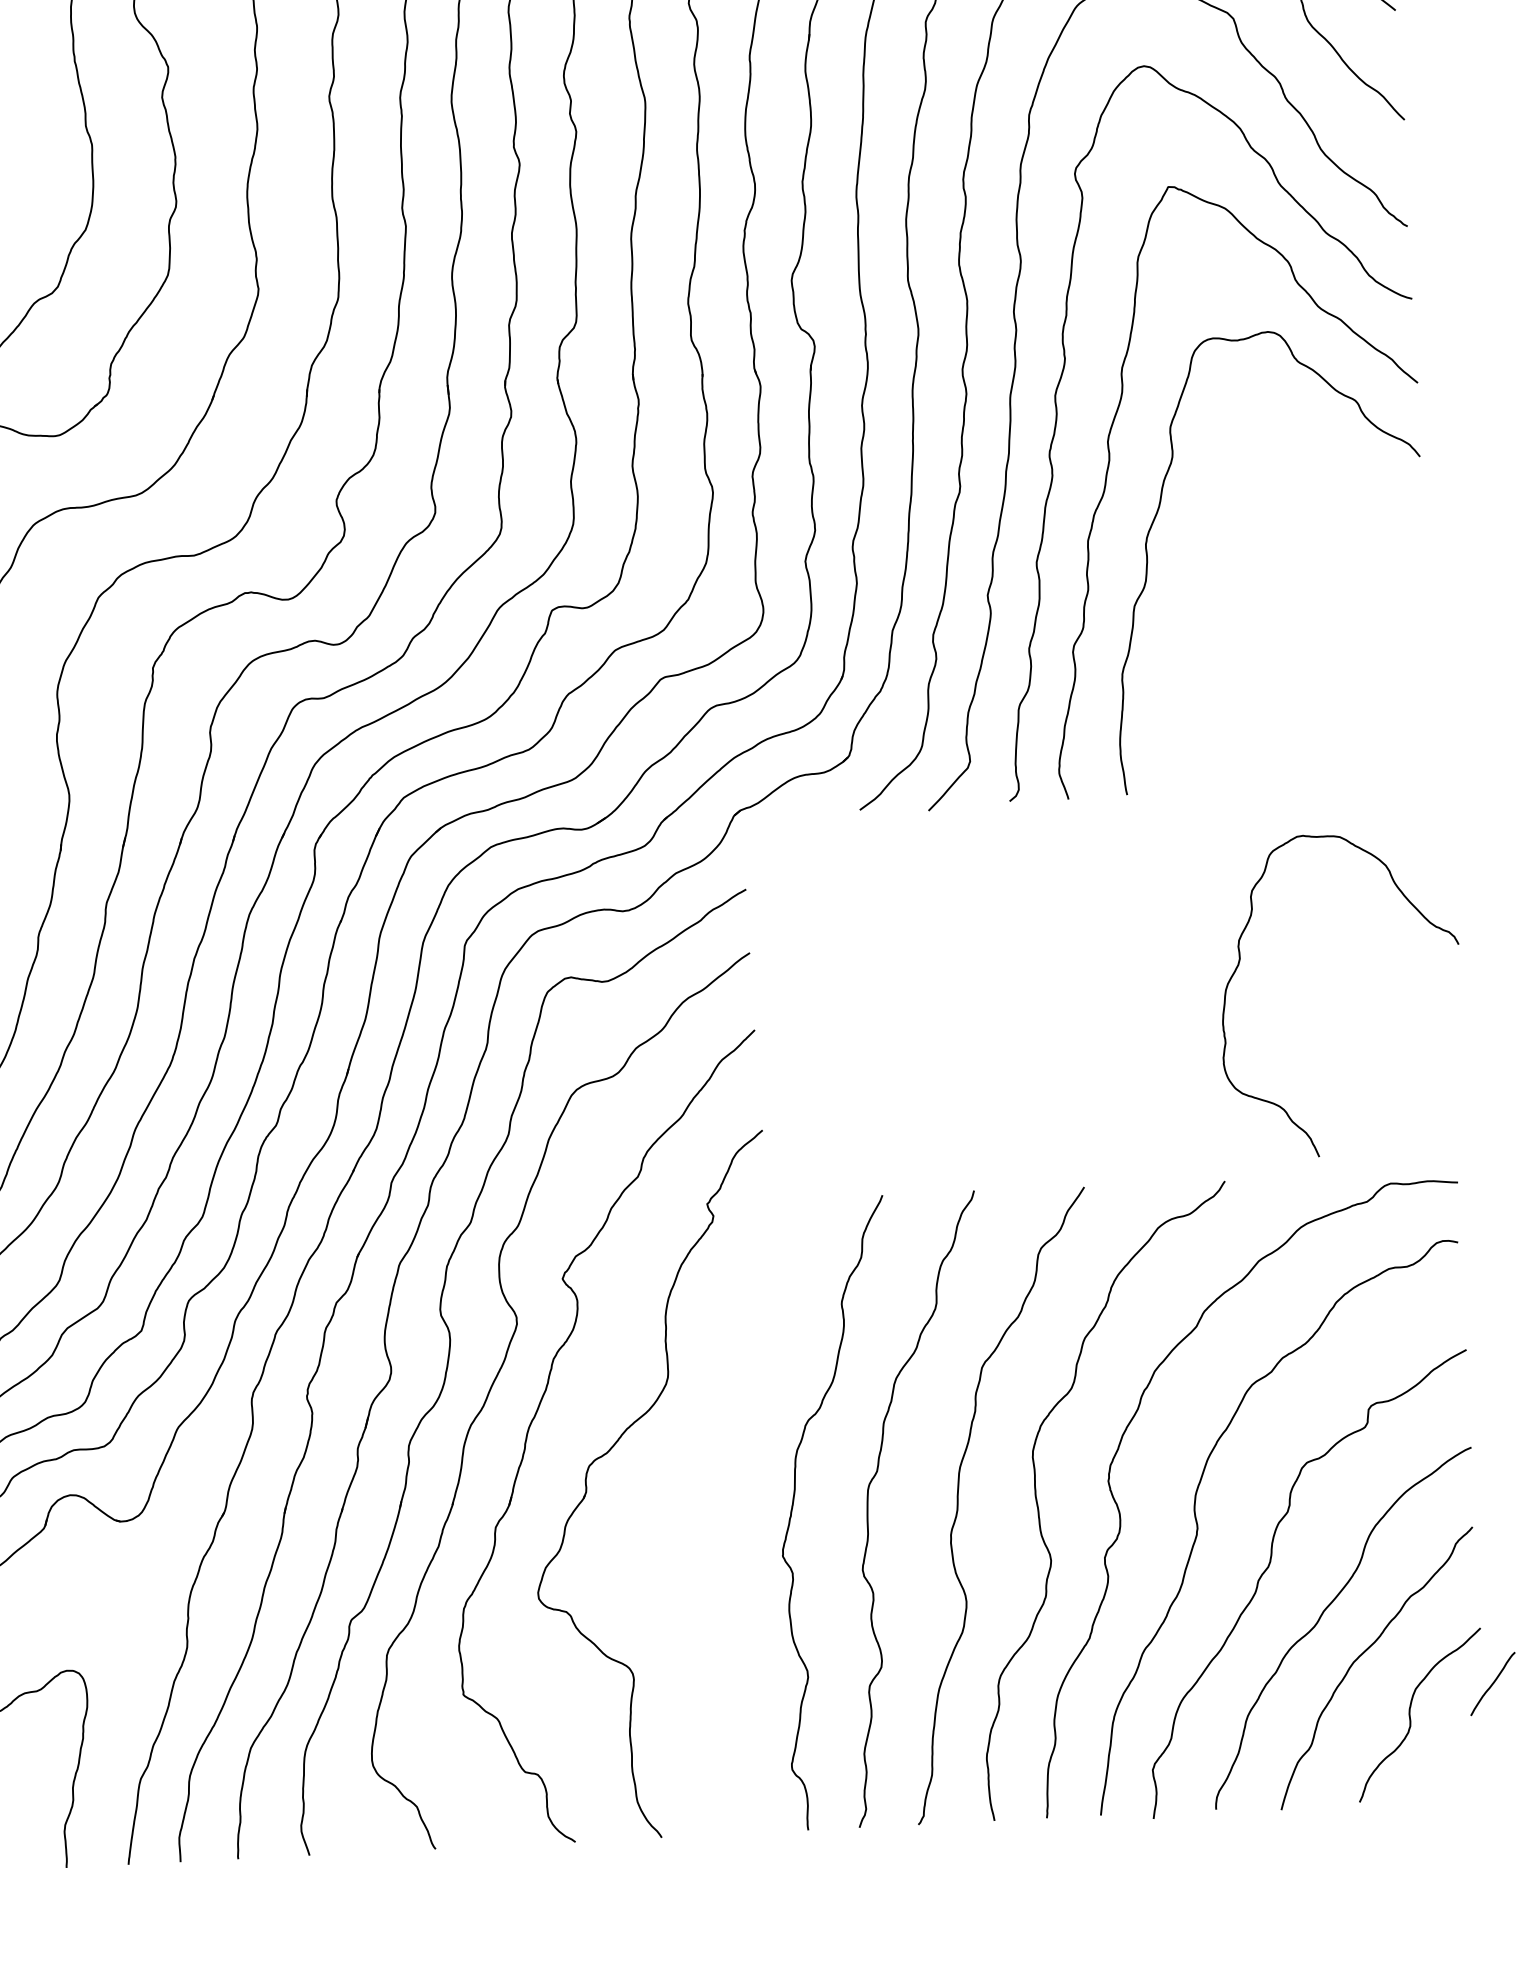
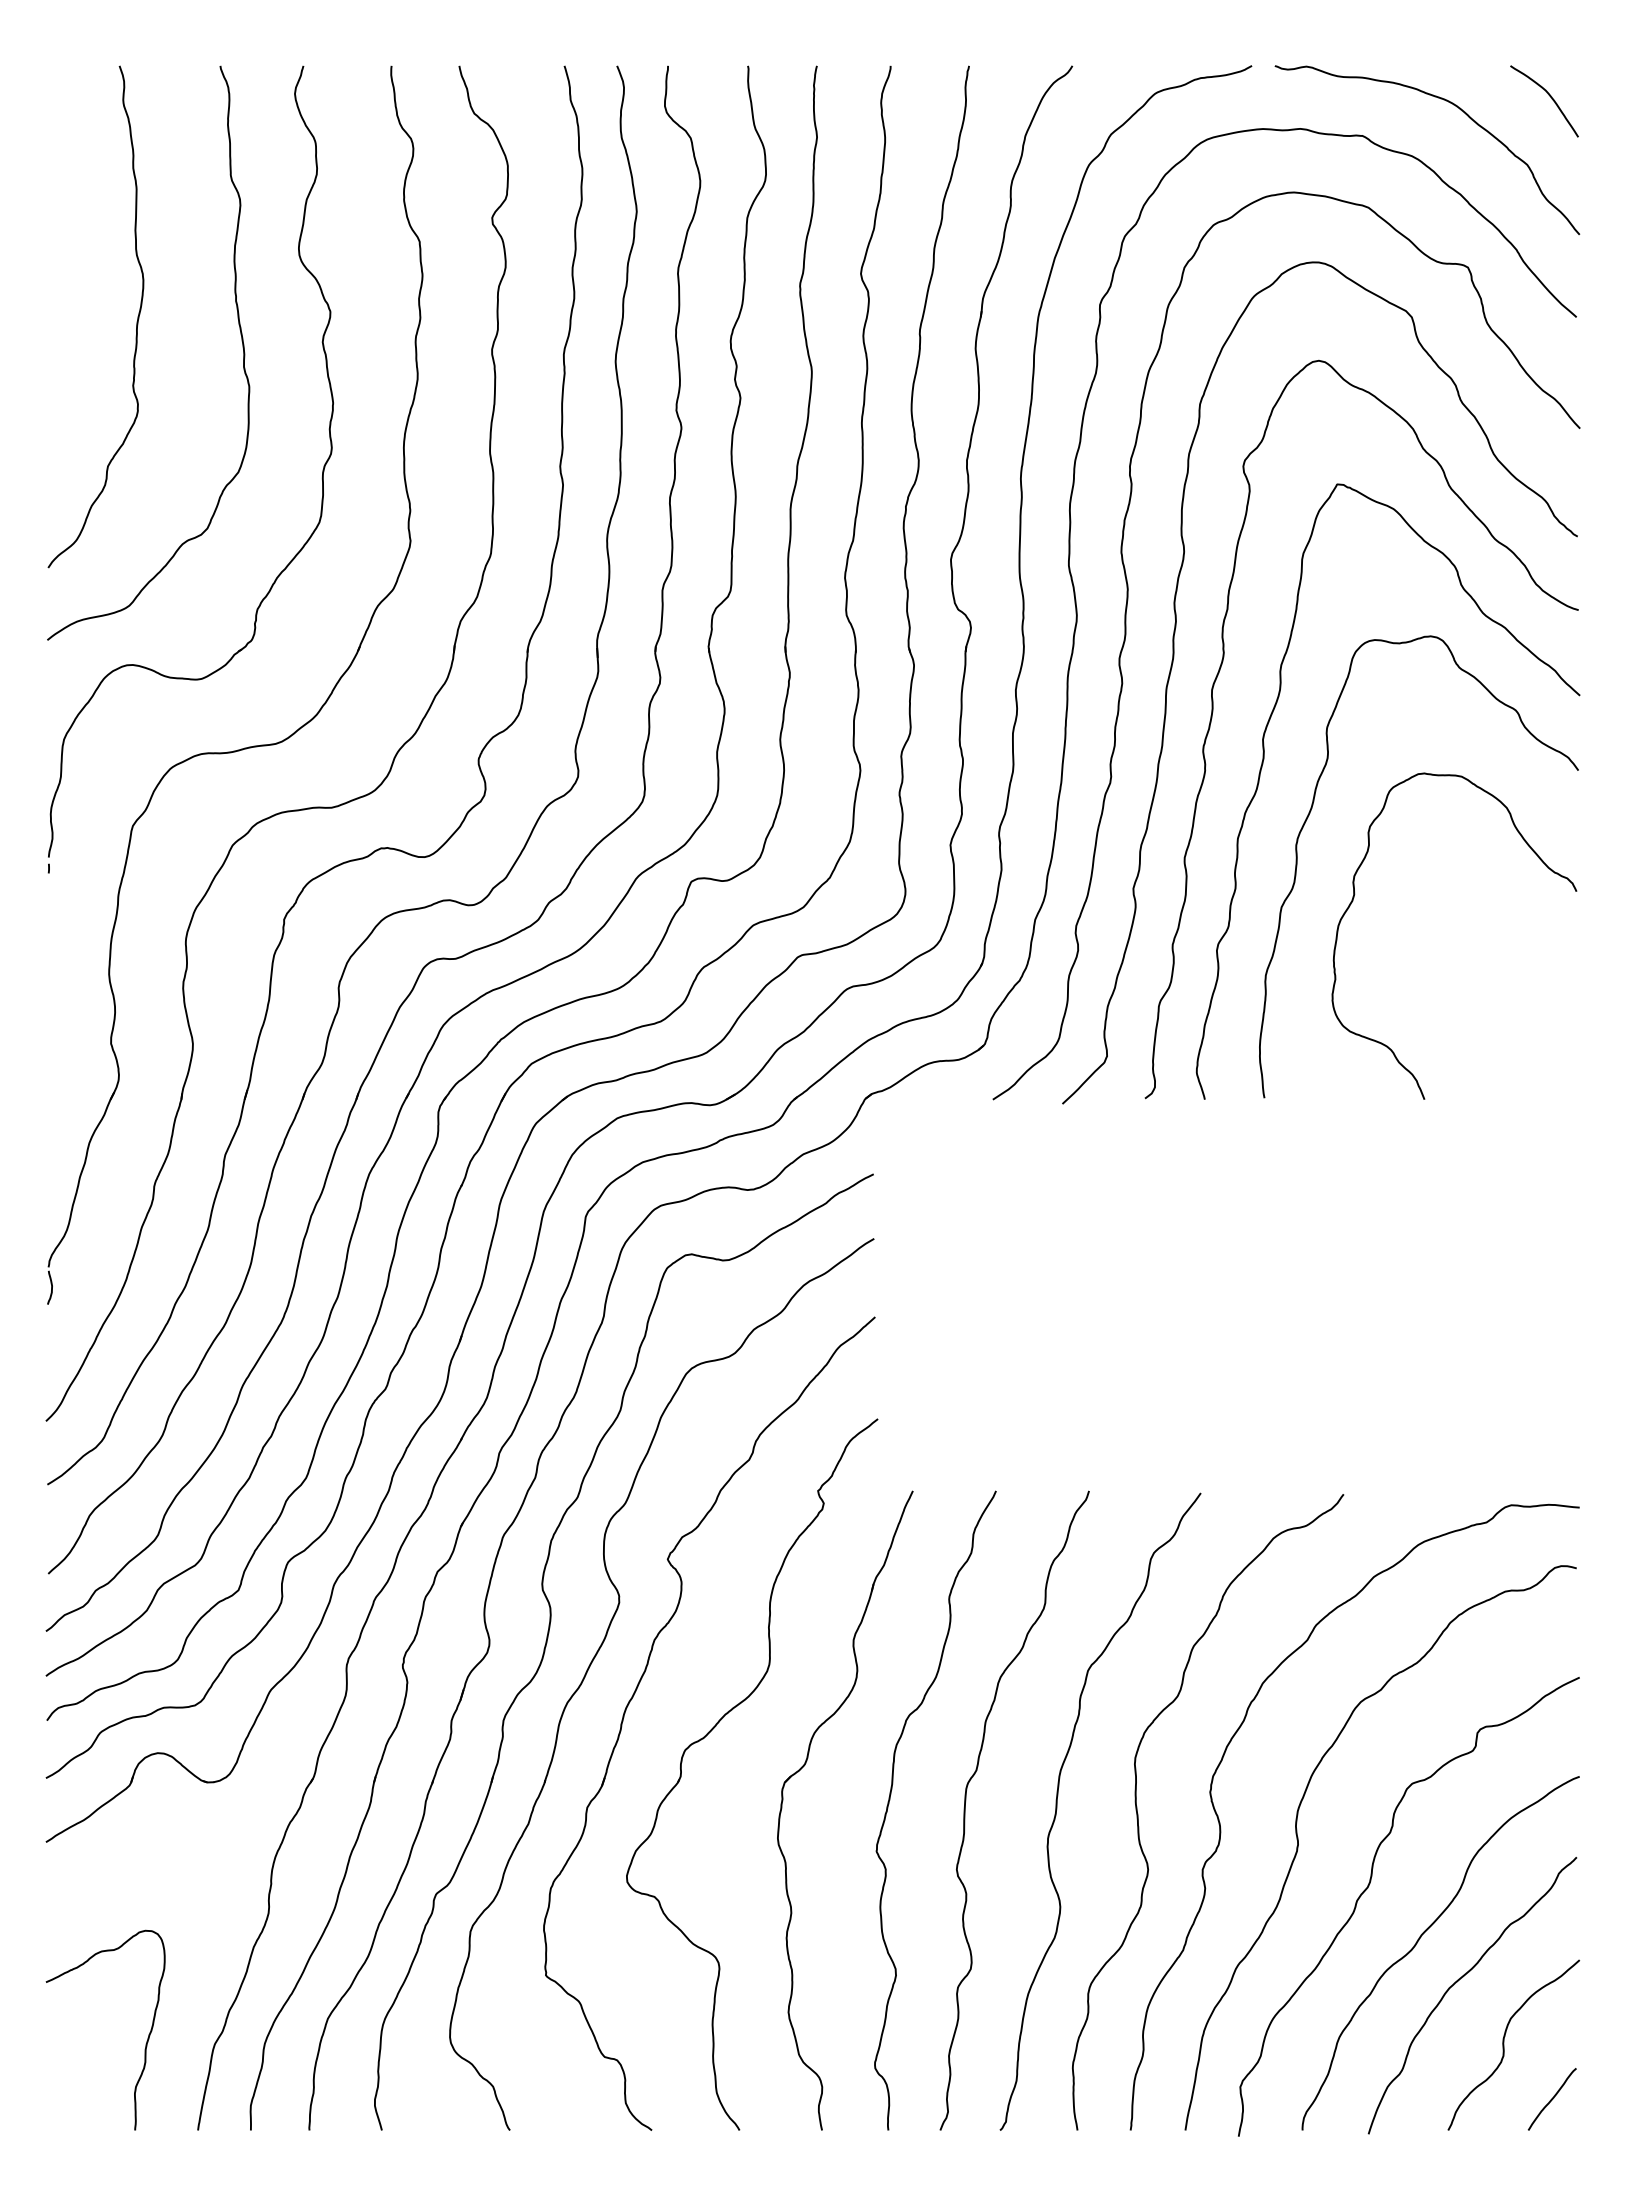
curve: (1239, 965) -> (1353, 901), moved
part: (706, 1477) -> (803, 1767), added
curve: (1492, 1684) -> (1551, 2099), moved

